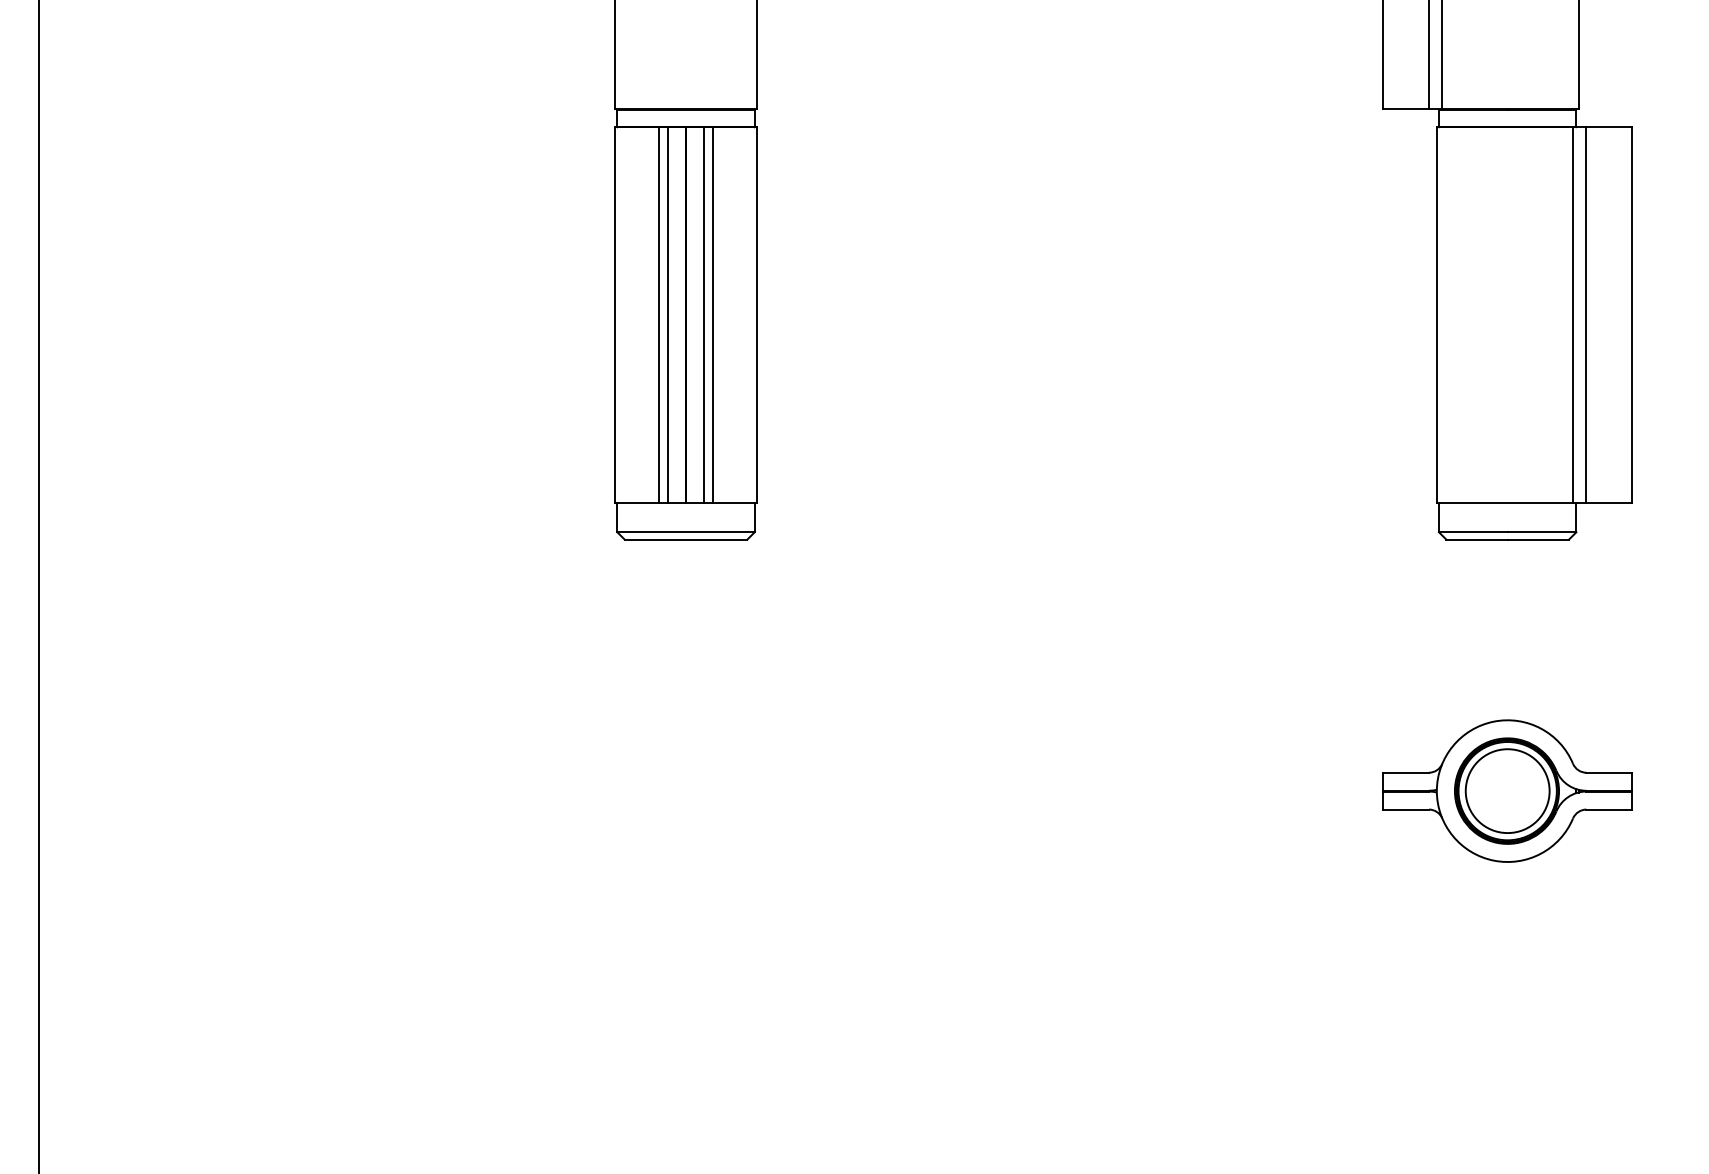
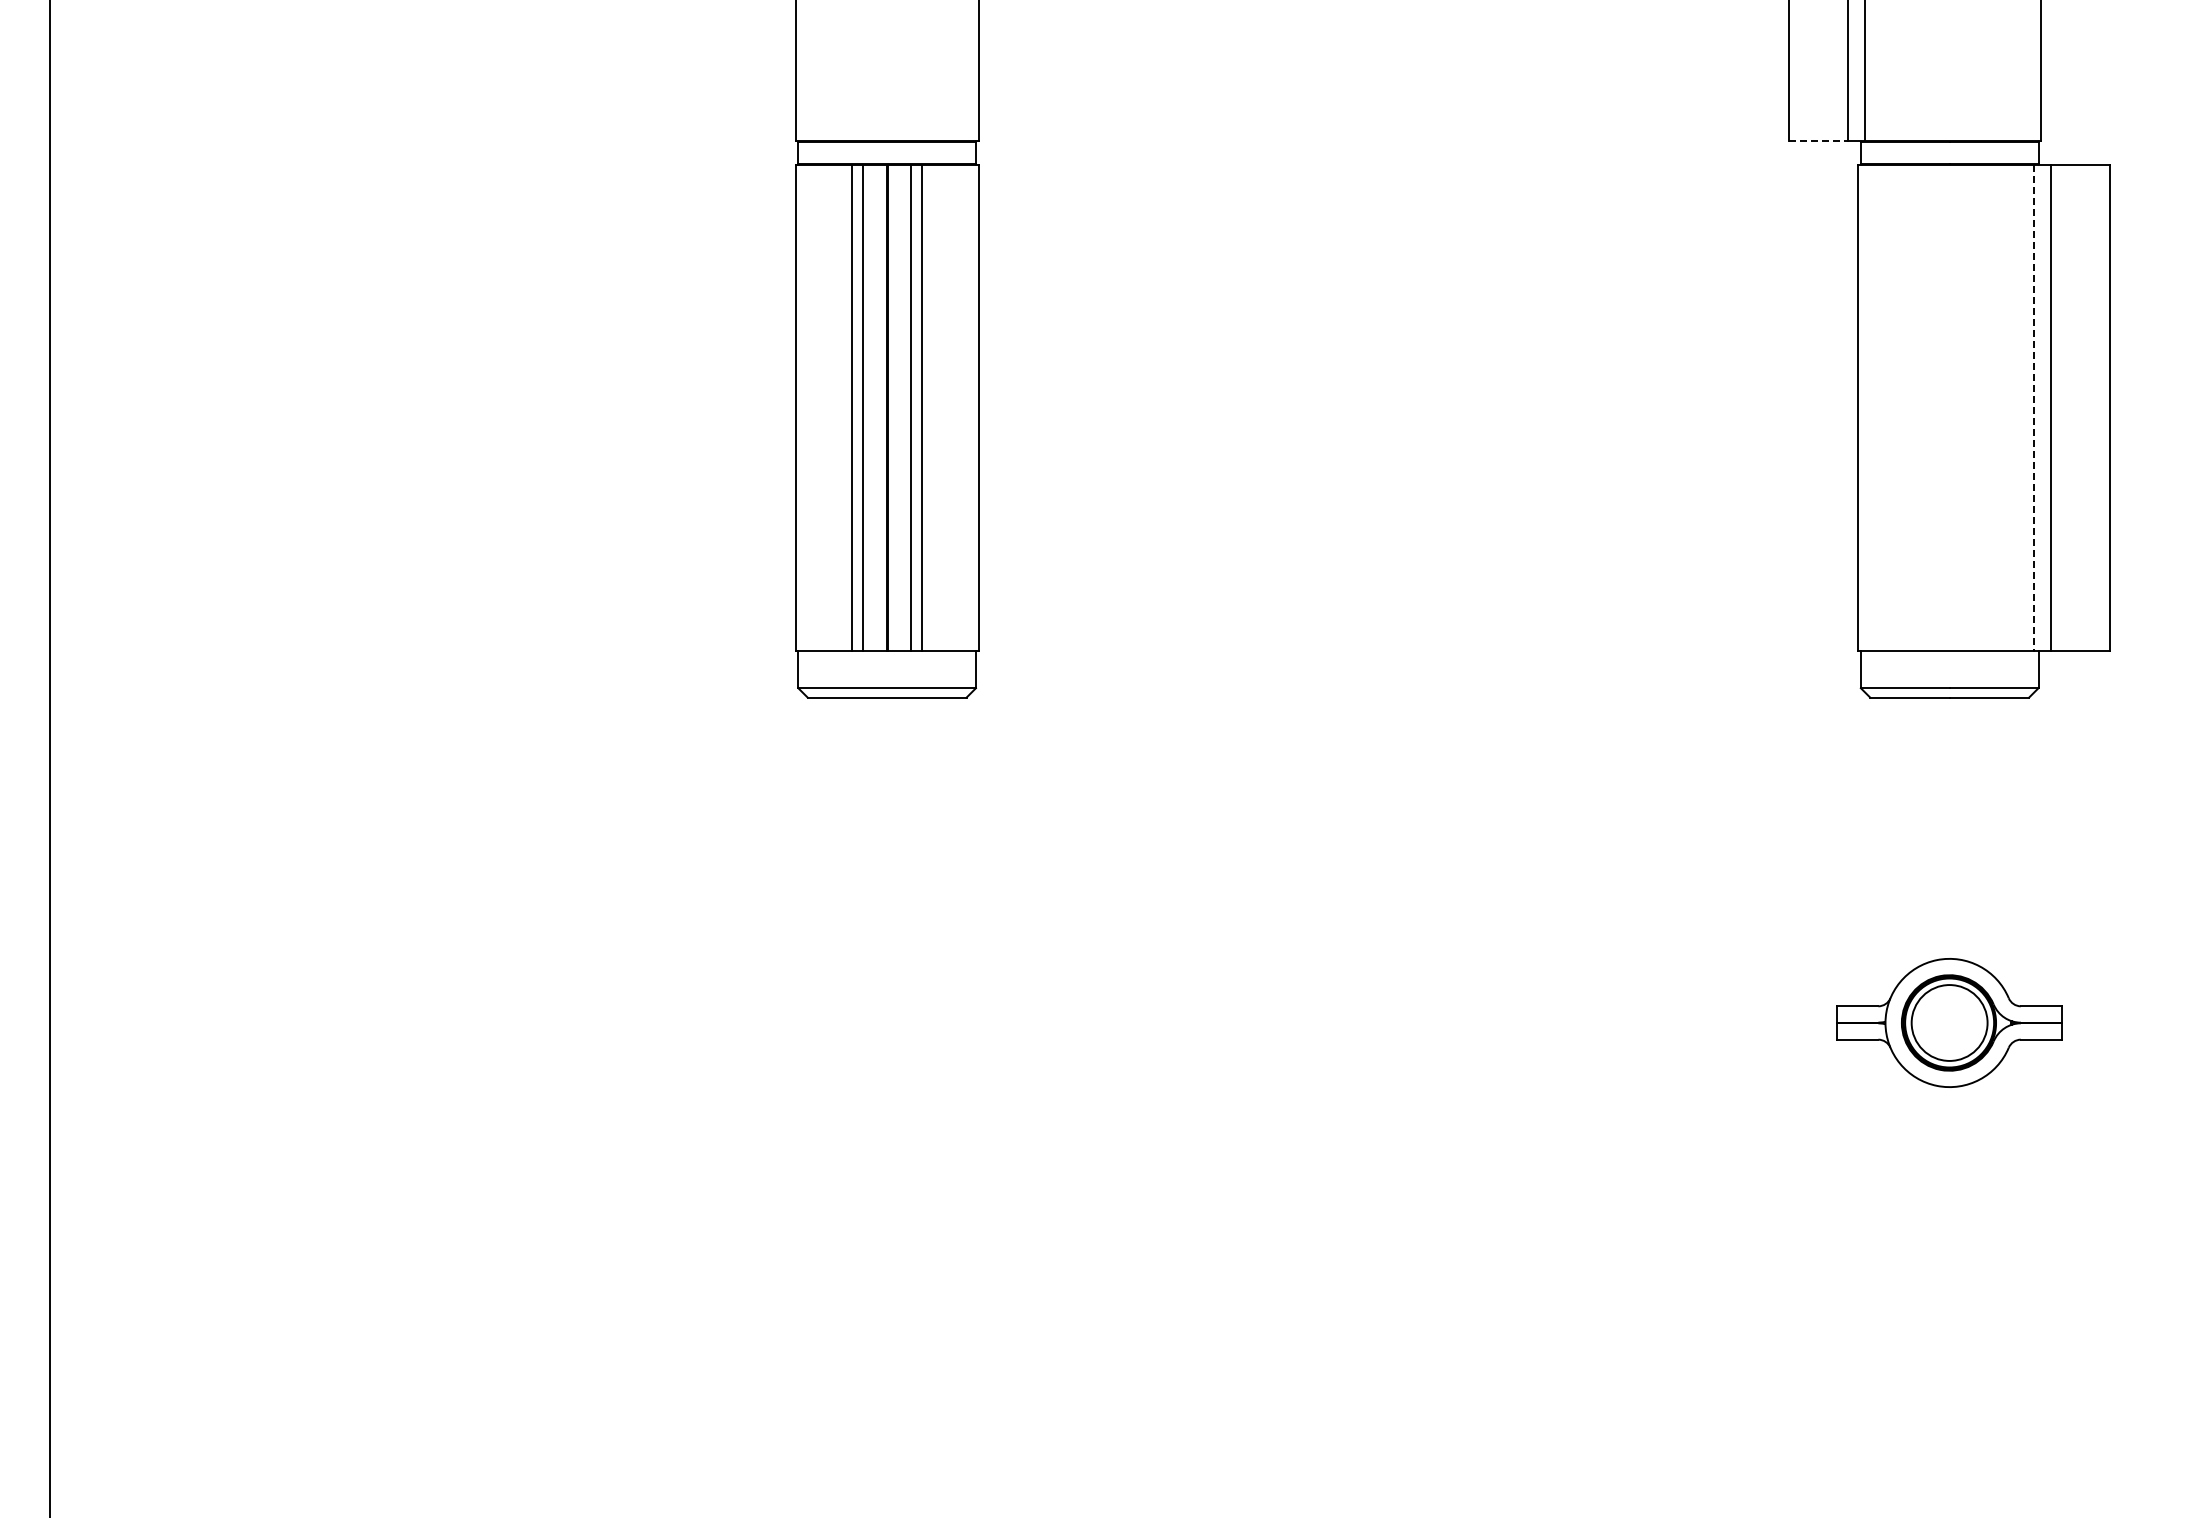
line: (1406, 109) -> (1818, 141), solid -> dashed
line: (1573, 315) -> (2034, 408), solid -> dashed
part: (1507, 790) -> (1949, 1022), size x0.7

